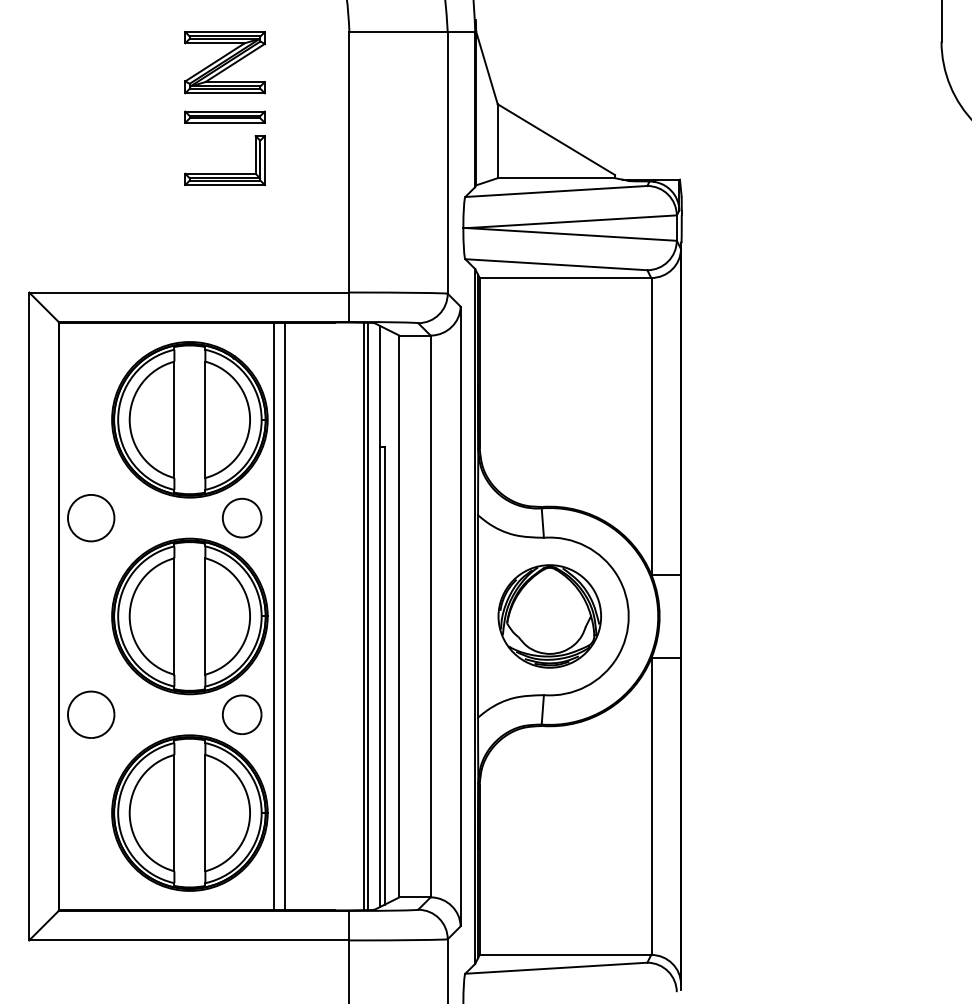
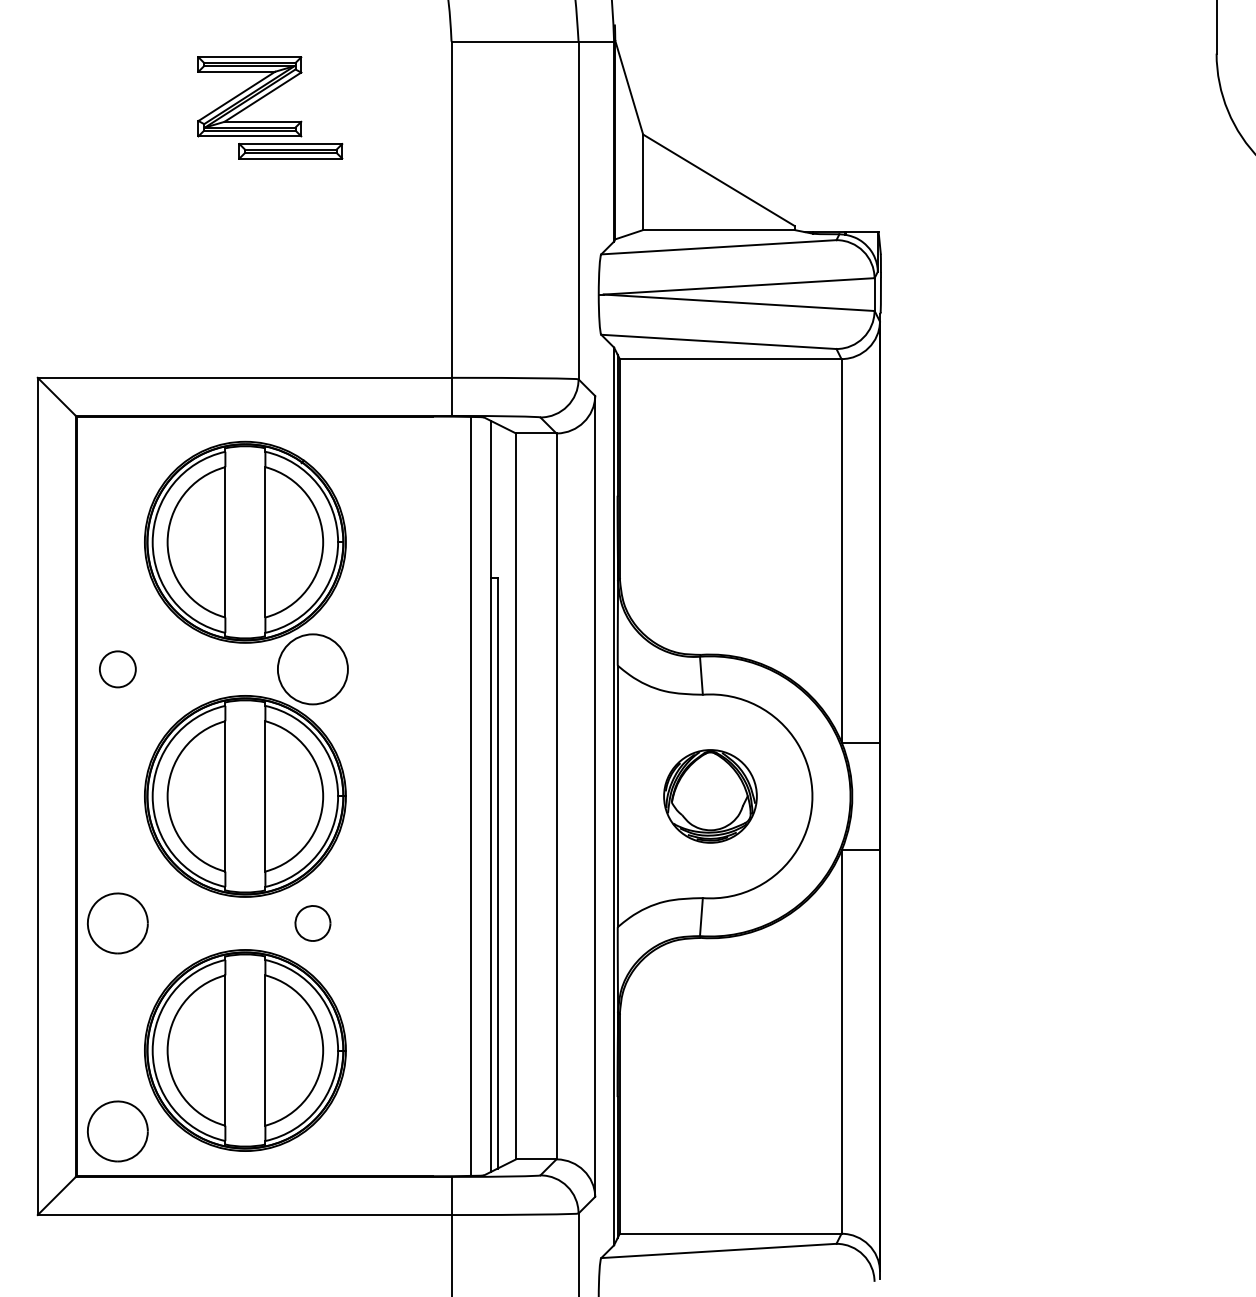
part: (224, 62) -> (249, 96), moved
part: (224, 173) -> (290, 223), removed
circle: (90, 518) -> (117, 669), size x0.6
circle: (241, 518) -> (312, 669), size x1.4
line: (274, 616) -> (354, 796), removed
line: (285, 616) -> (368, 796), removed
line: (367, 616) -> (475, 796), removed
part: (549, 616) -> (710, 796), size x0.7
part: (241, 714) -> (312, 923), size x0.7
part: (90, 875) -> (117, 1131), added

